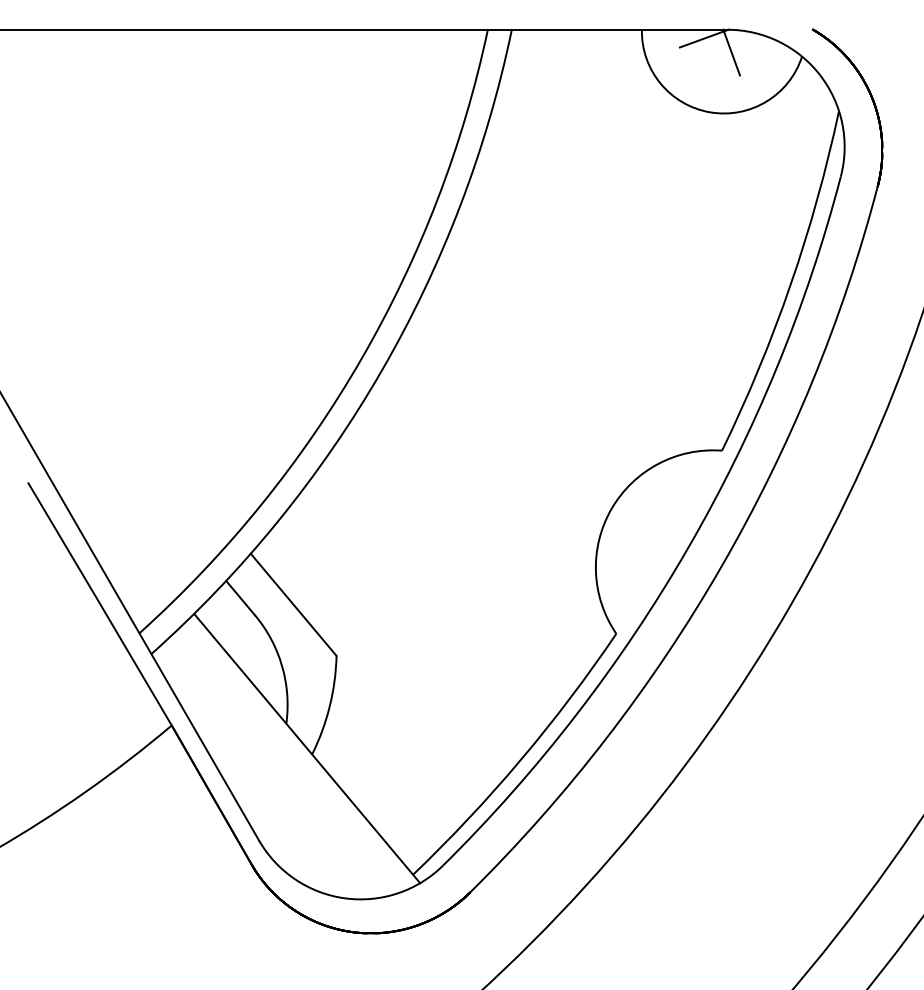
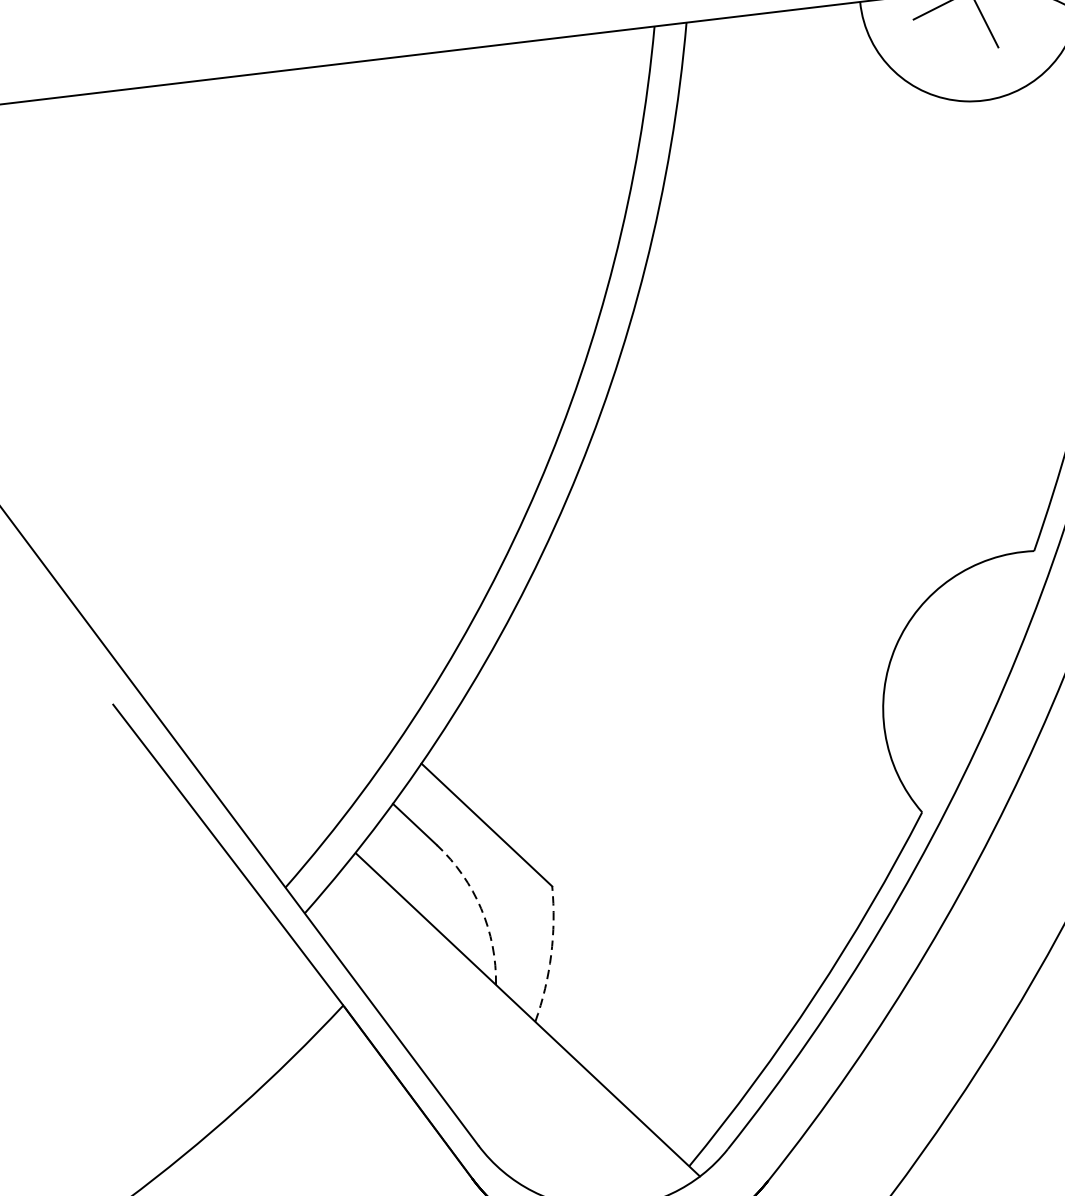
arc: (282, 666) -> (481, 909), solid -> dashed
arc: (329, 706) -> (550, 955), solid -> dashed

